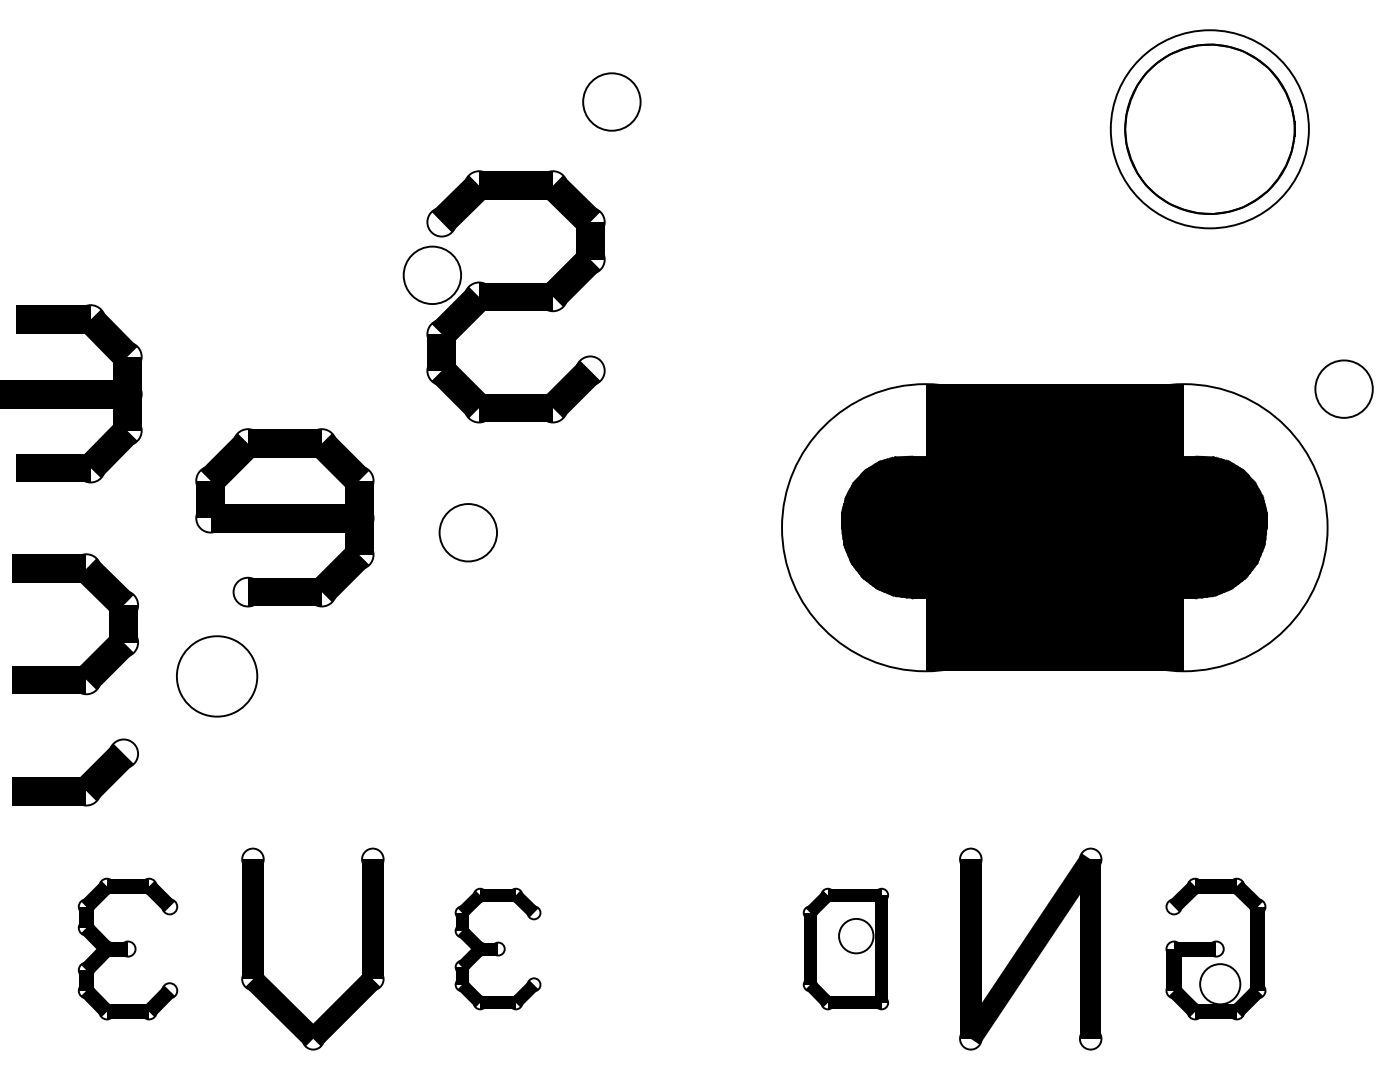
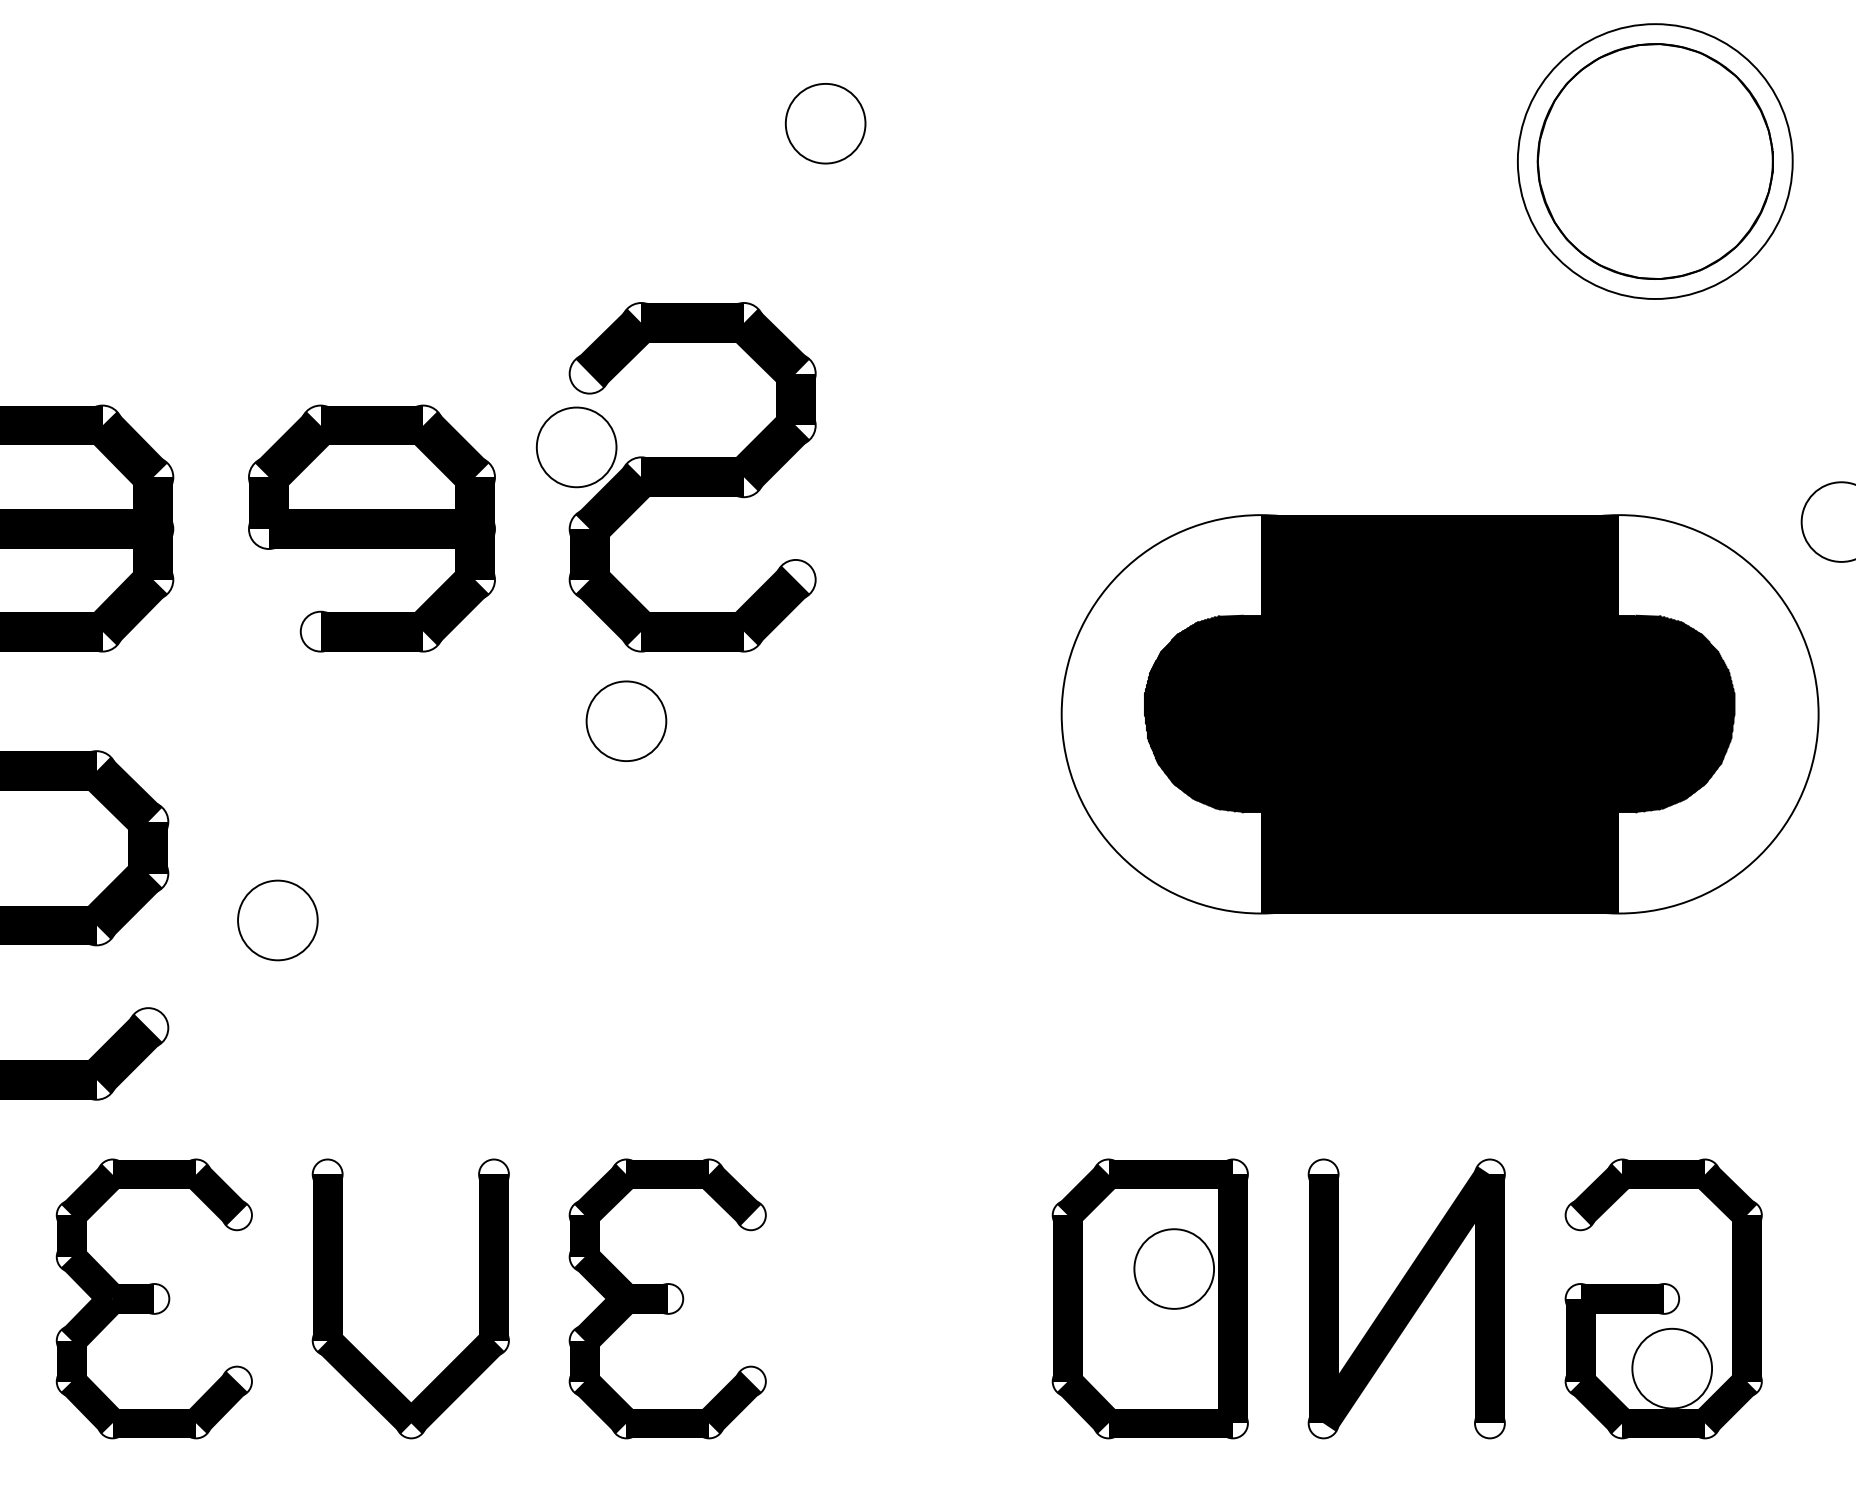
part: (503, 296) -> (675, 476), moved
part: (284, 517) -> (371, 528), moved
part: (216, 675) -> (277, 919), size x0.71
part: (127, 948) -> (153, 1298), size x1.43
part: (497, 948) -> (666, 1298), size x1.67
part: (845, 948) -> (1149, 1298), size x1.67
part: (1215, 948) -> (1663, 1298), size x1.43

